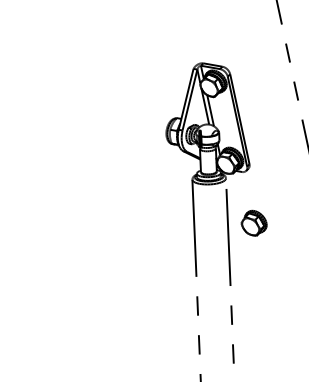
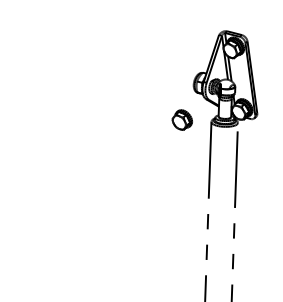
part: (253, 222) -> (181, 119), moved

